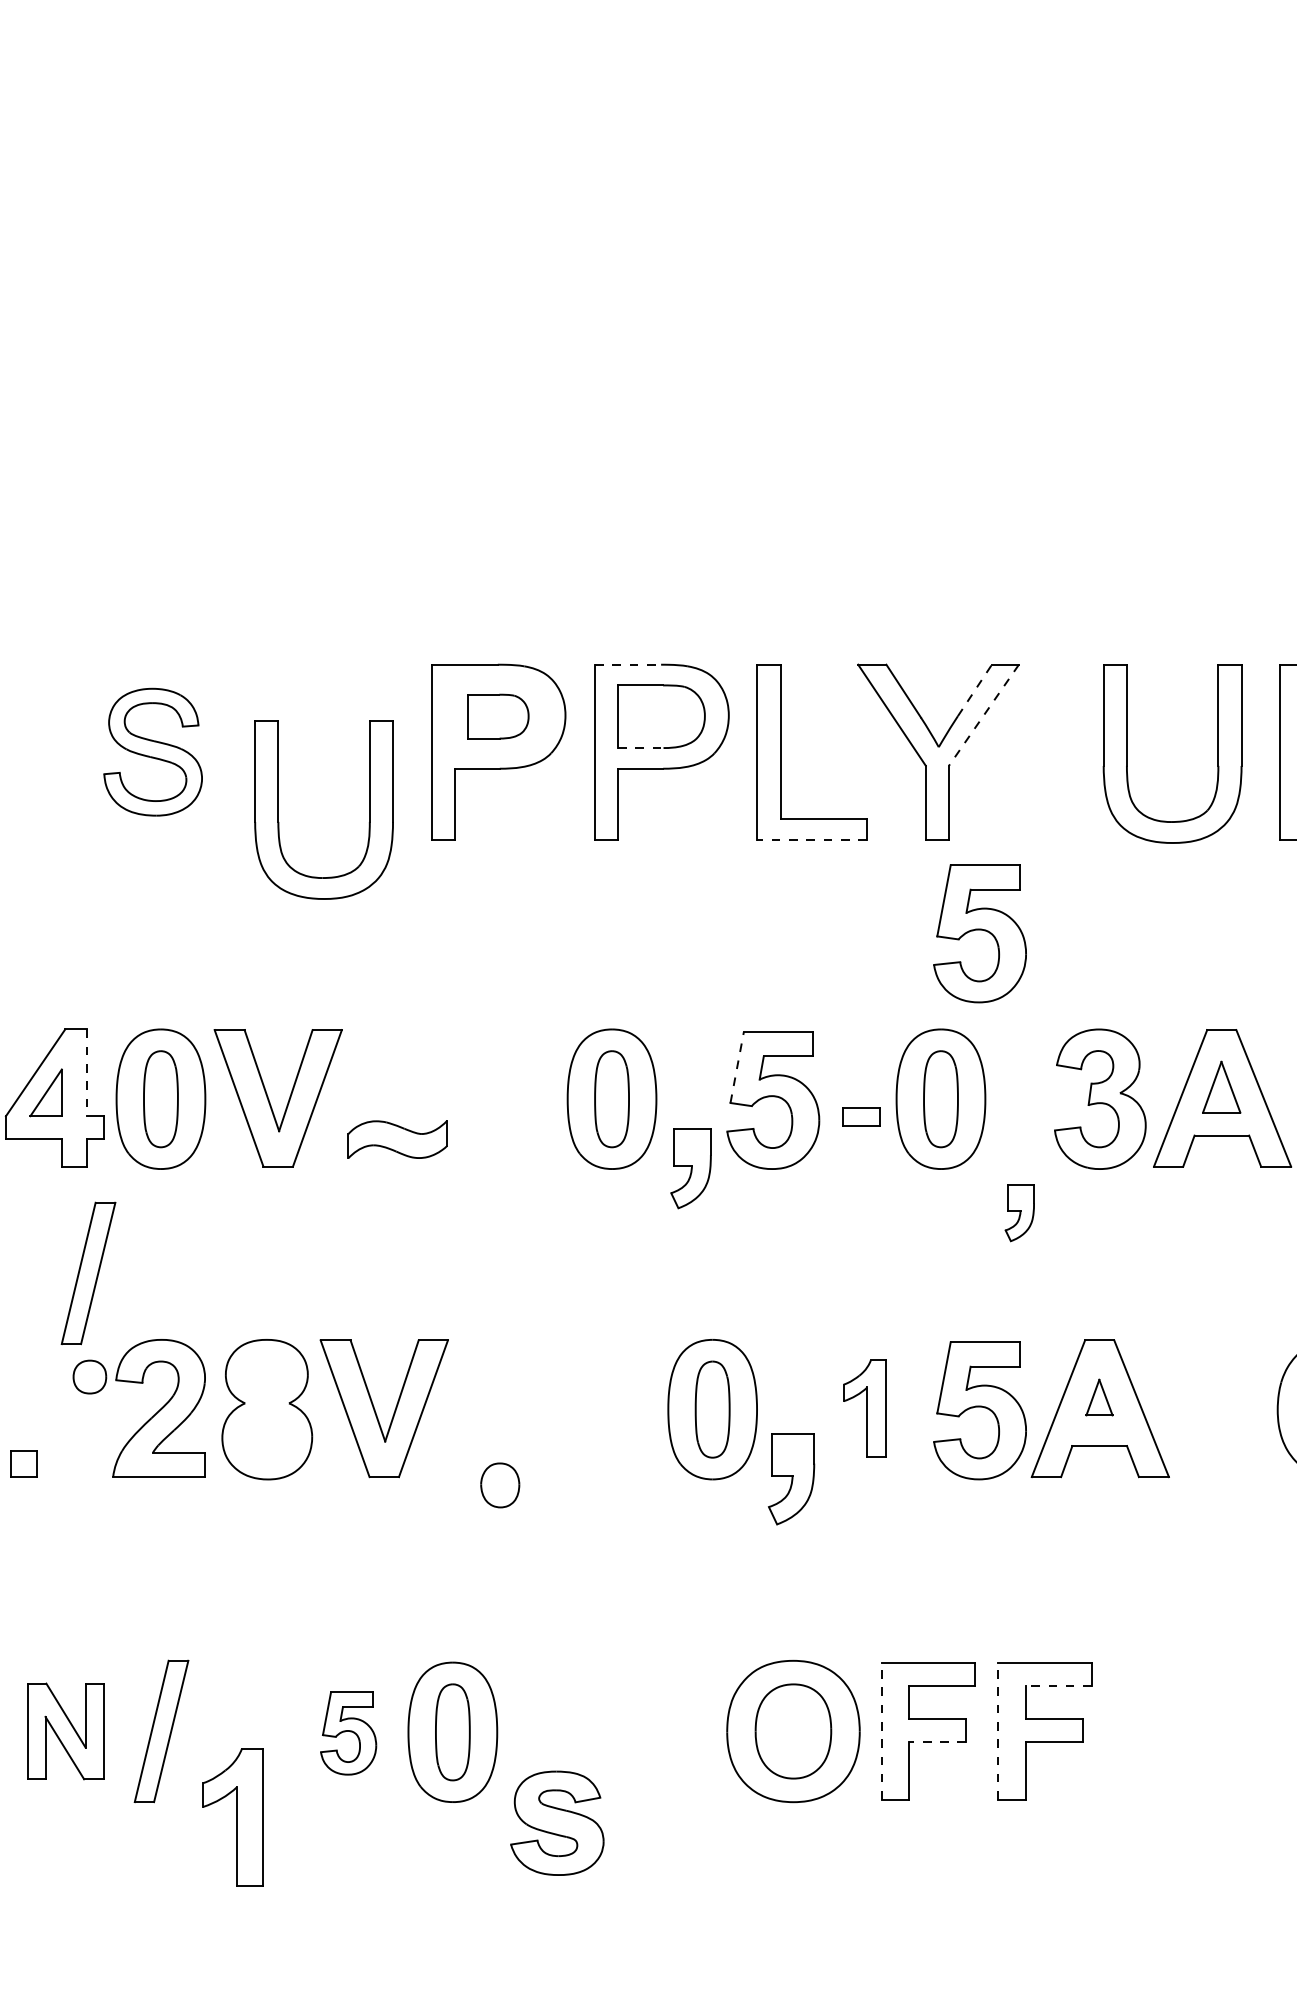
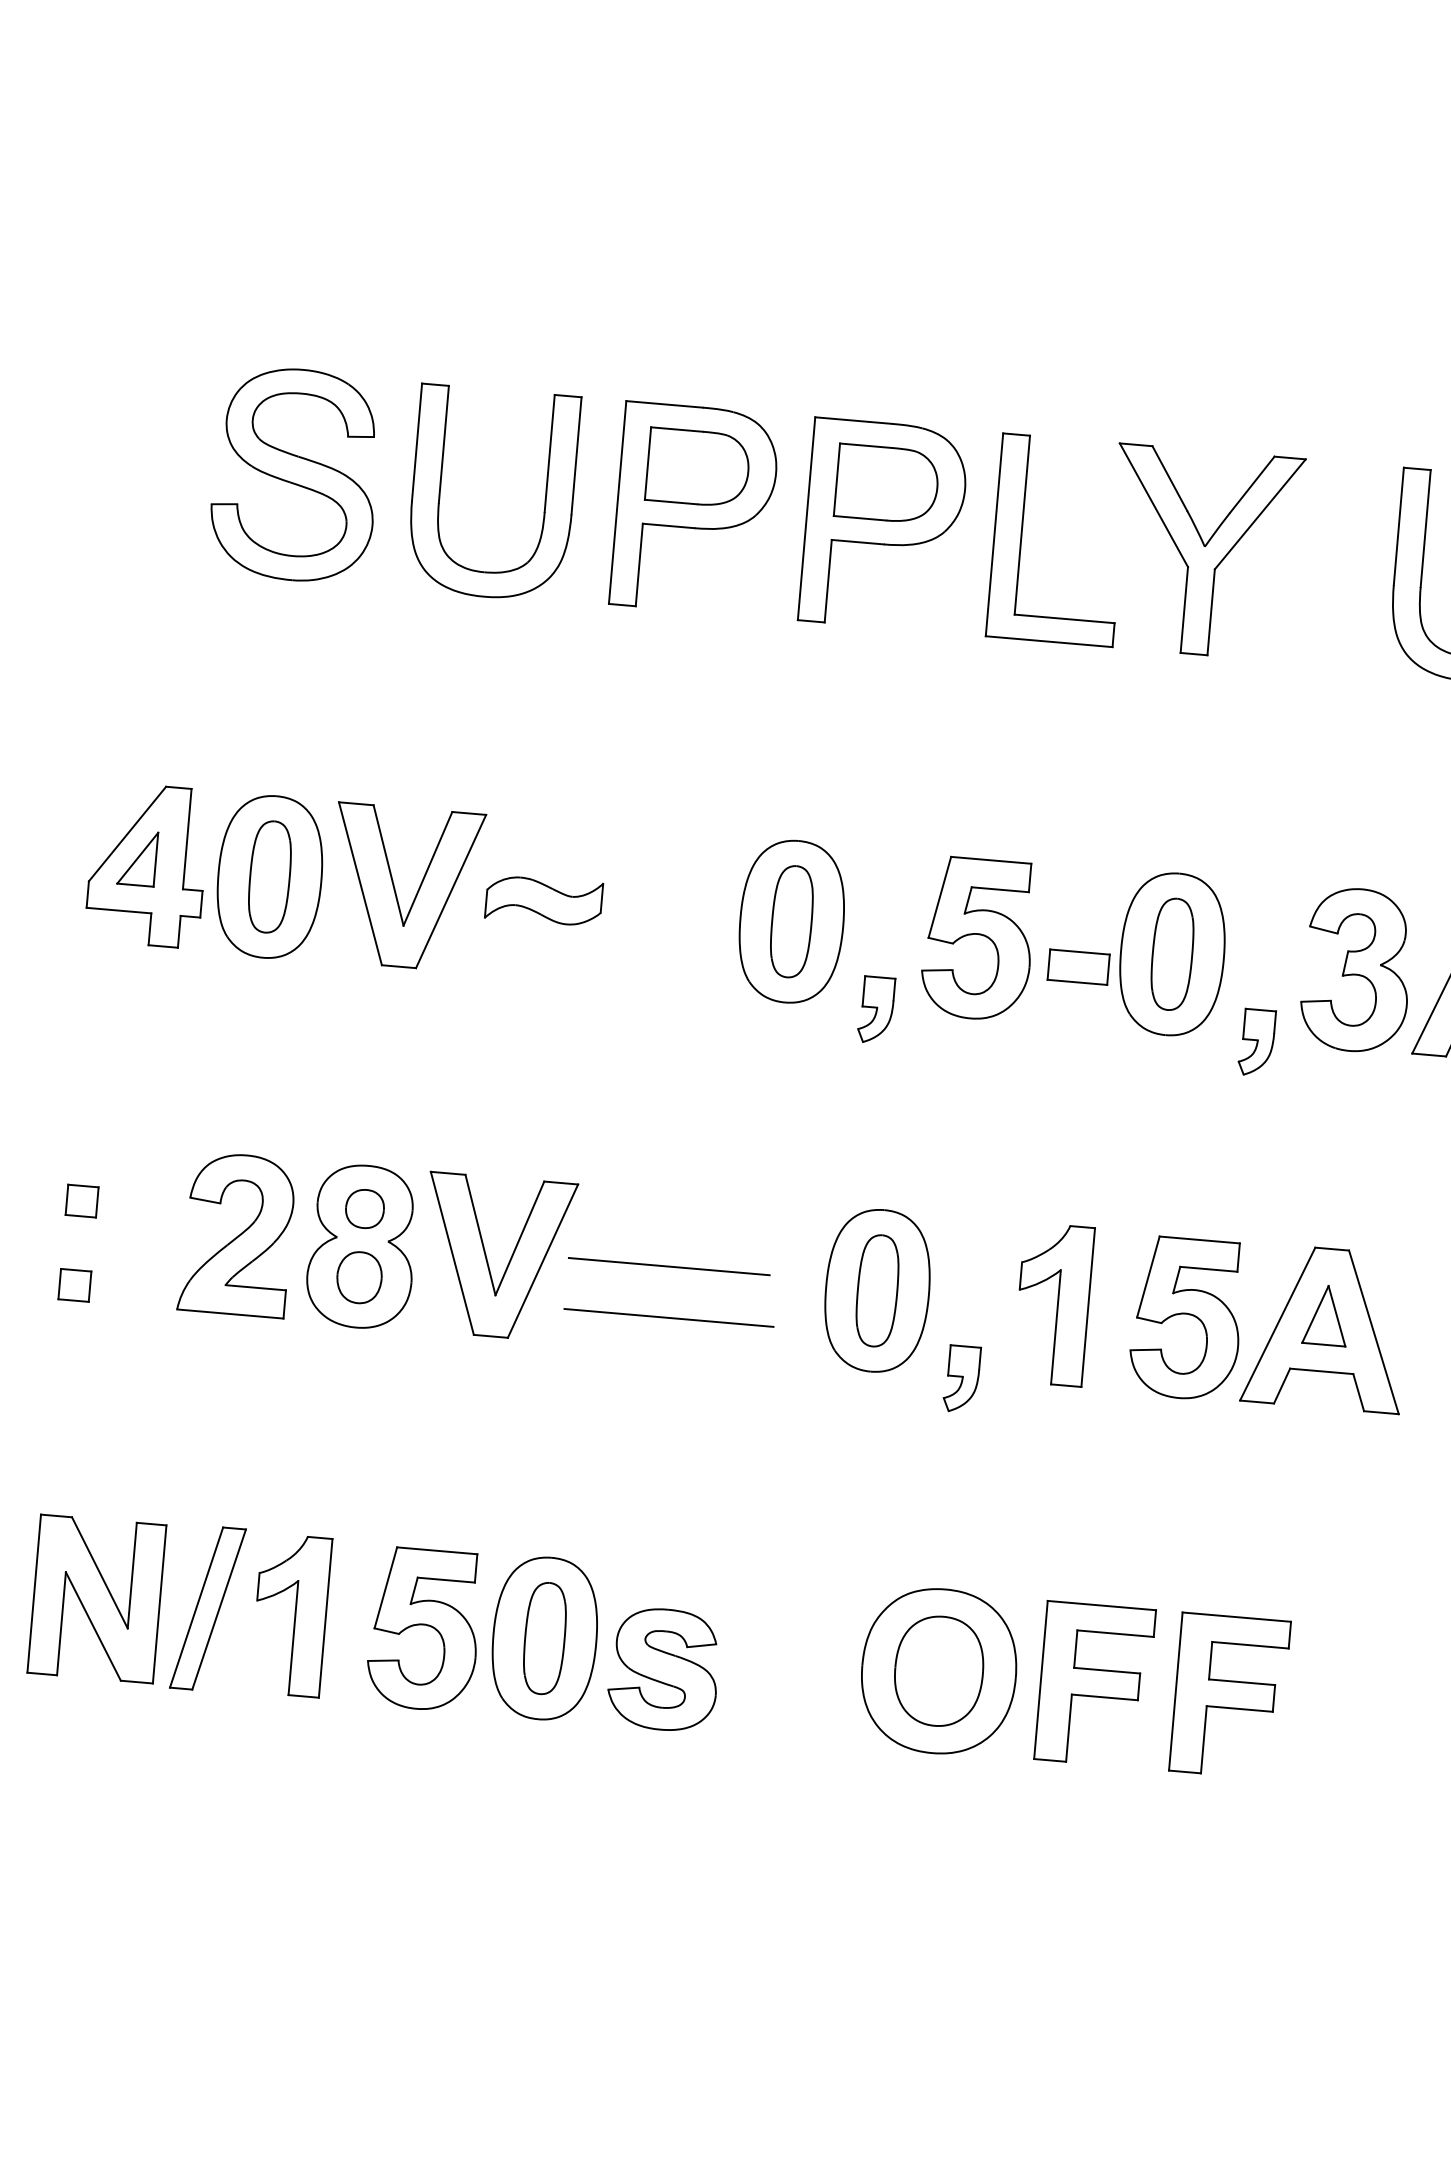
line: (628, 664) -> (854, 420), dashed -> solid
line: (974, 690) -> (1251, 484), dashed -> solid
line: (983, 715) -> (1259, 514), dashed -> solid
part: (498, 716) -> (698, 467), size x1.43
line: (640, 748) -> (859, 518), dashed -> solid
part: (152, 751) -> (294, 473), size x1.43
part: (278, 809) -> (440, 488), moved
line: (812, 840) -> (1049, 642), dashed -> solid
part: (979, 933) -> (1233, 766), removed
line: (737, 1066) -> (940, 896), dashed -> solid
line: (87, 1073) -> (187, 839), dashed -> solid
part: (861, 1116) -> (1078, 966), size x1.43
part: (397, 1139) -> (543, 900), moved
part: (690, 1169) -> (875, 1010), size x0.71
part: (1019, 1213) -> (1256, 1043), moved
part: (88, 1273) -> (168, 1071), removed
part: (89, 1376) -> (364, 1208), moved
part: (23, 1390) -> (82, 1200), added
part: (1099, 1397) -> (1326, 1315), size x1.43
line: (531, 1404) -> (668, 1266), added
part: (864, 1408) -> (1053, 1304), size x1.43
line: (535, 1448) -> (668, 1318), added
part: (791, 1479) -> (961, 1379), size x0.62
part: (500, 1485) -> (359, 1277), moved
line: (1058, 1686) -> (1250, 1645), dashed -> solid
line: (881, 1730) -> (1041, 1678), dashed -> solid
line: (998, 1730) -> (1176, 1690), dashed -> solid
part: (65, 1731) -> (96, 1599), size x1.43
part: (348, 1733) -> (424, 1629), size x1.67
line: (937, 1741) -> (1104, 1697), dashed -> solid
part: (232, 1817) -> (290, 1615), moved
part: (557, 1822) -> (664, 1668), moved

